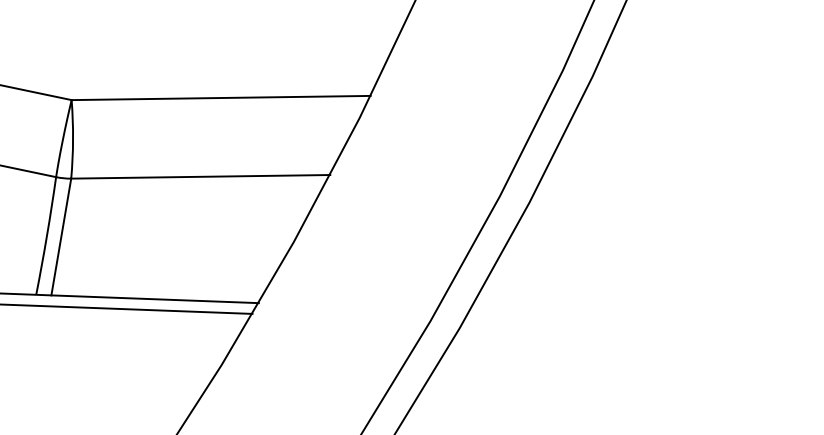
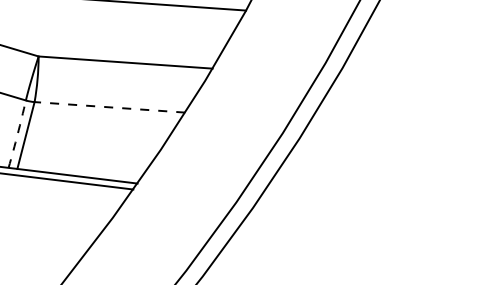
line: (200, 177) -> (109, 107), solid -> dashed
arc: (46, 236) -> (17, 134), solid -> dashed

